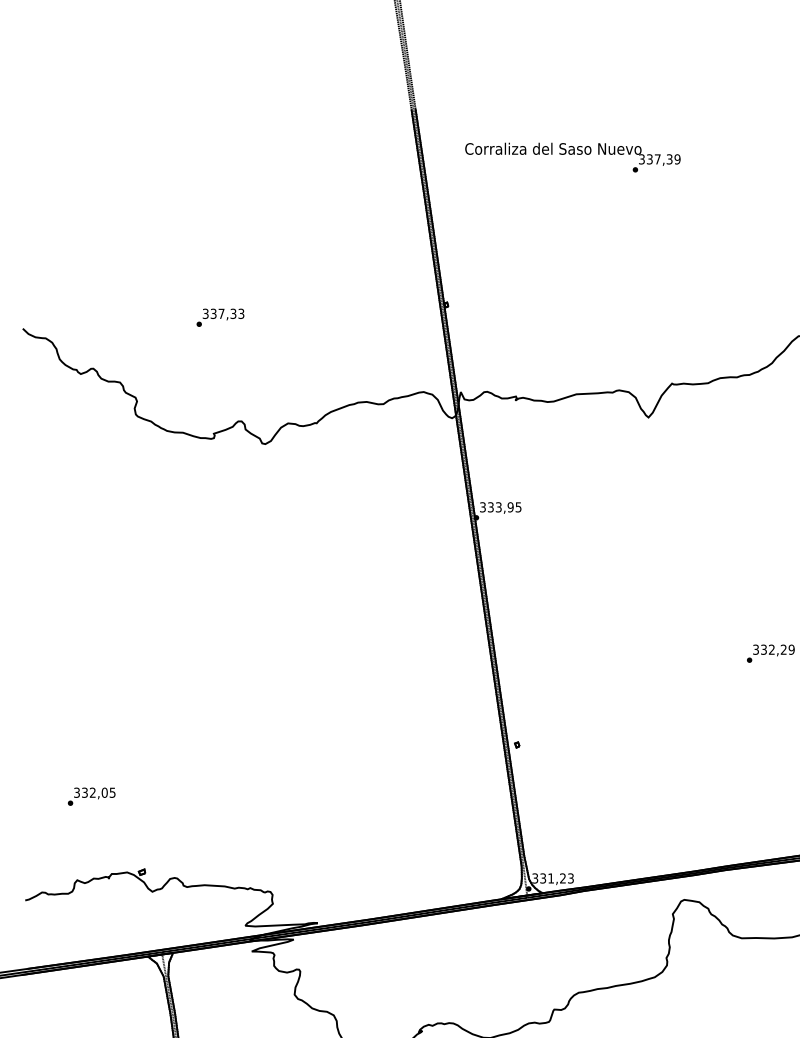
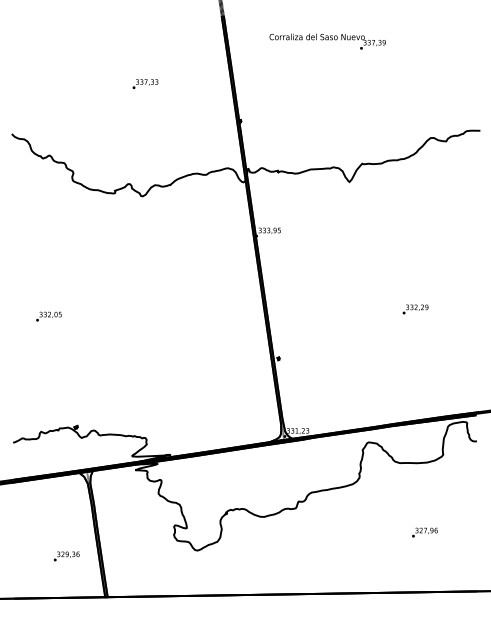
text: (572, 157) -> (327, 41), moved
text: (220, 316) -> (145, 83), moved
text: (90, 796) -> (48, 316), moved

